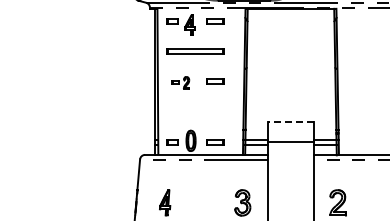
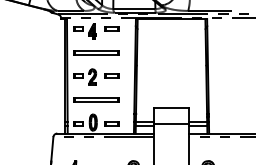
part: (180, 82) -> (85, 76), size x1.67
part: (195, 112) -> (96, 100), added
line: (290, 121) -> (171, 107), dashed -> solid

